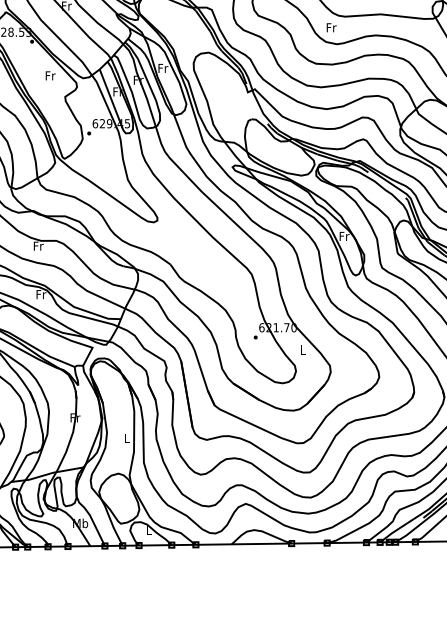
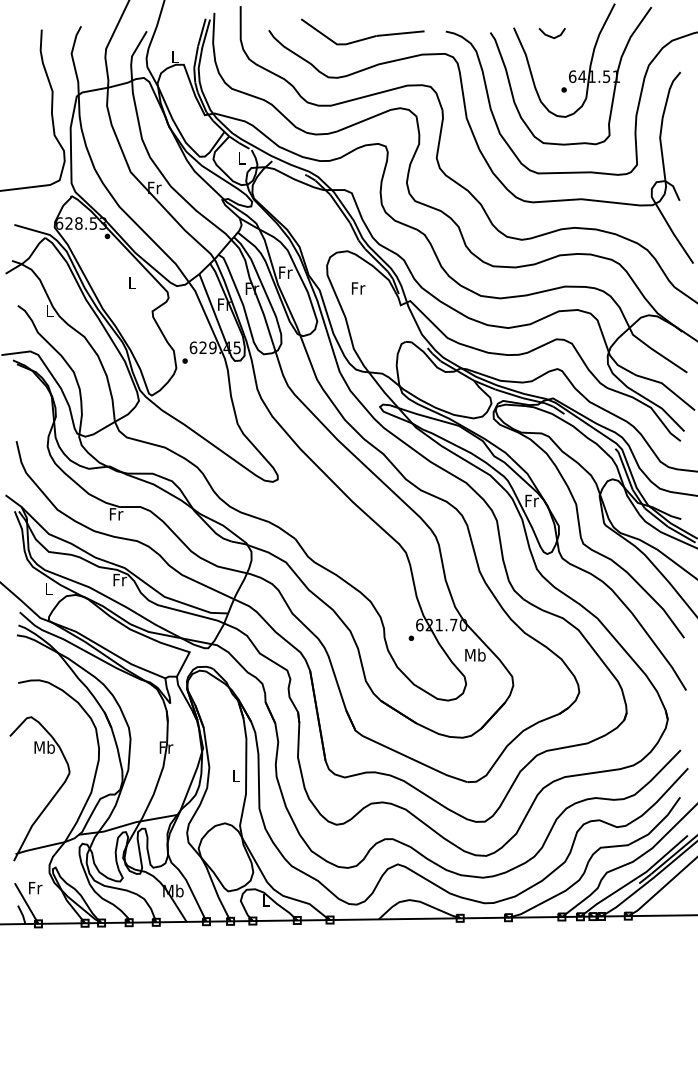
text: (331, 27) -> (358, 288), moved
text: (50, 75) -> (132, 282), Fr -> L
text: (302, 349) -> (475, 654), L -> Mb

